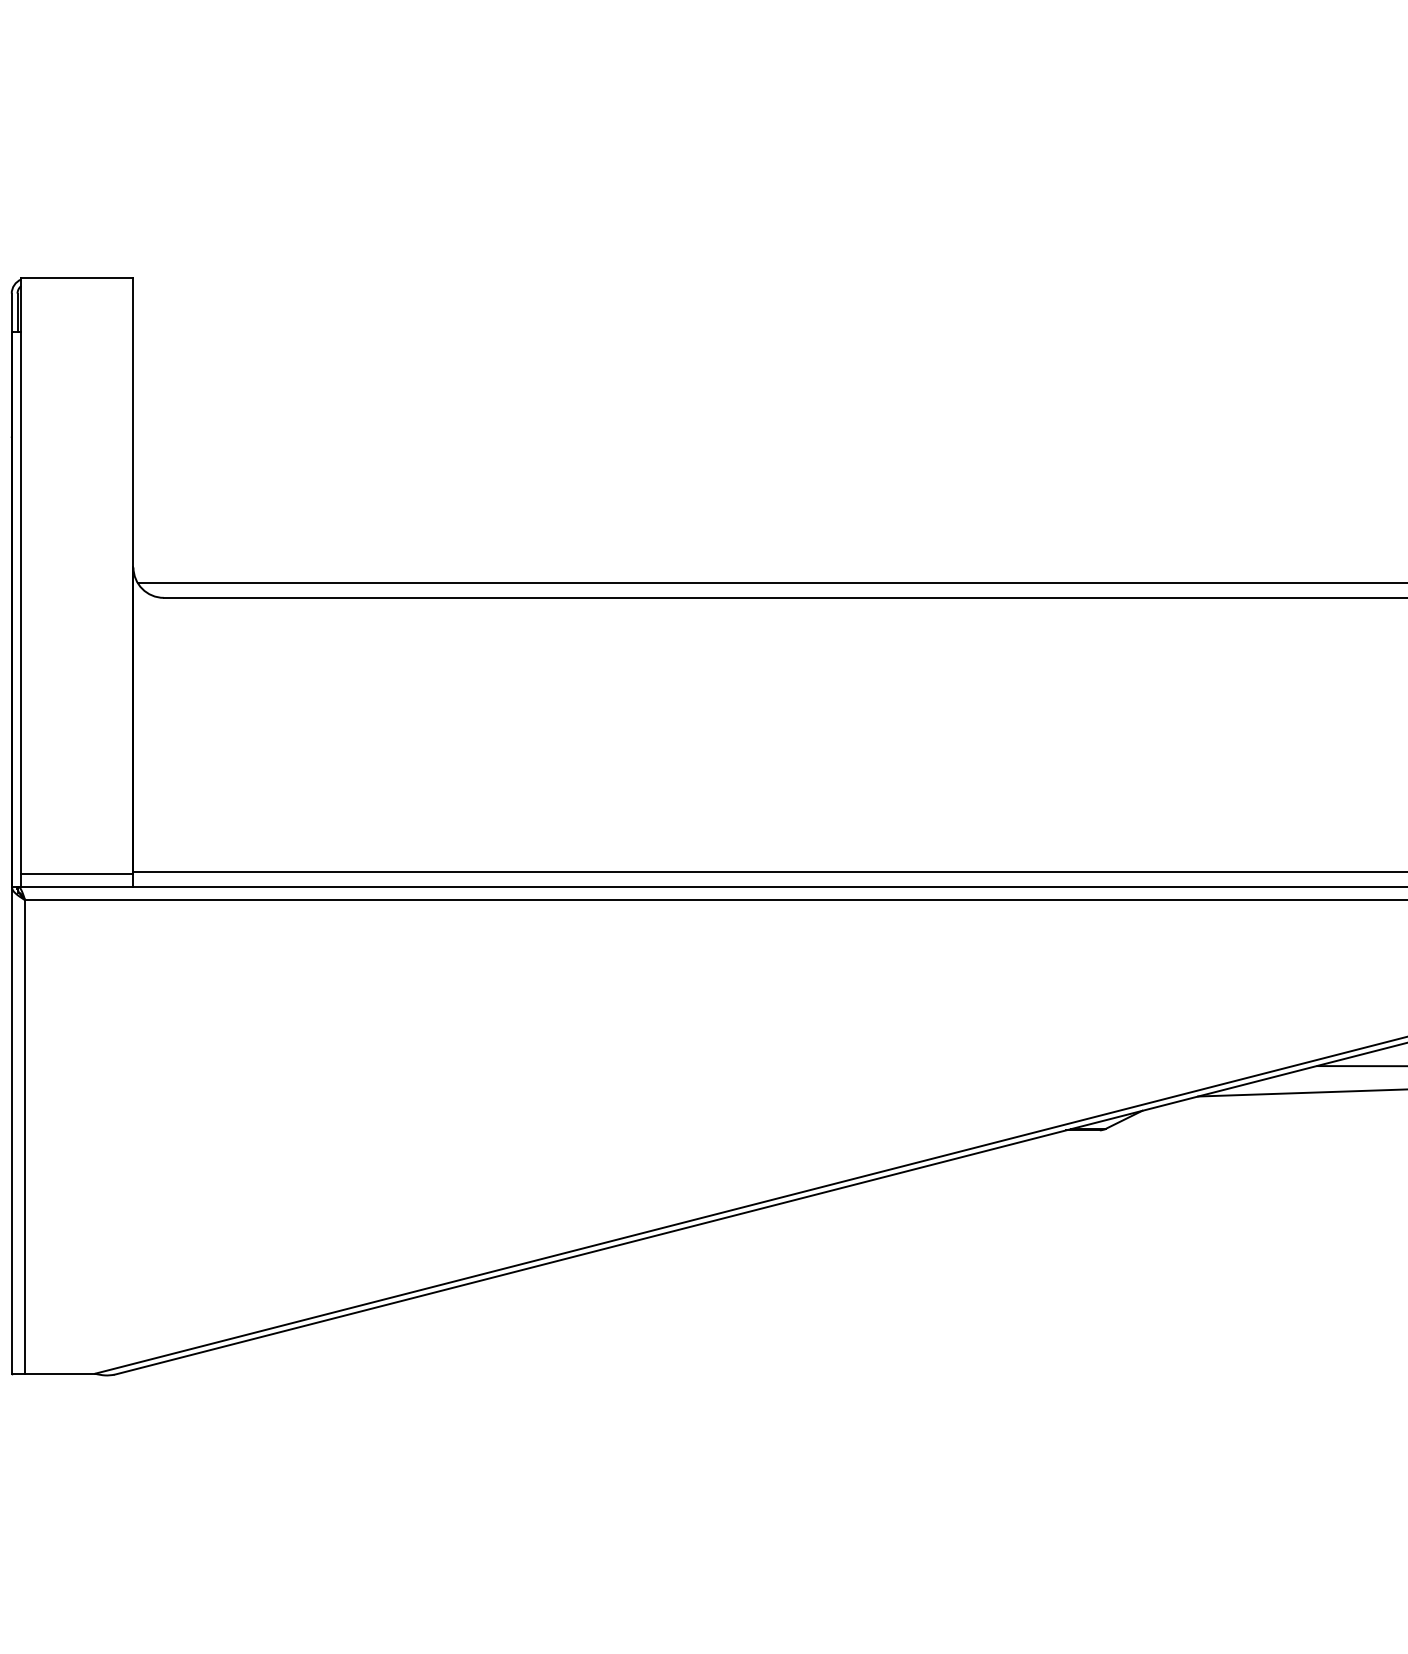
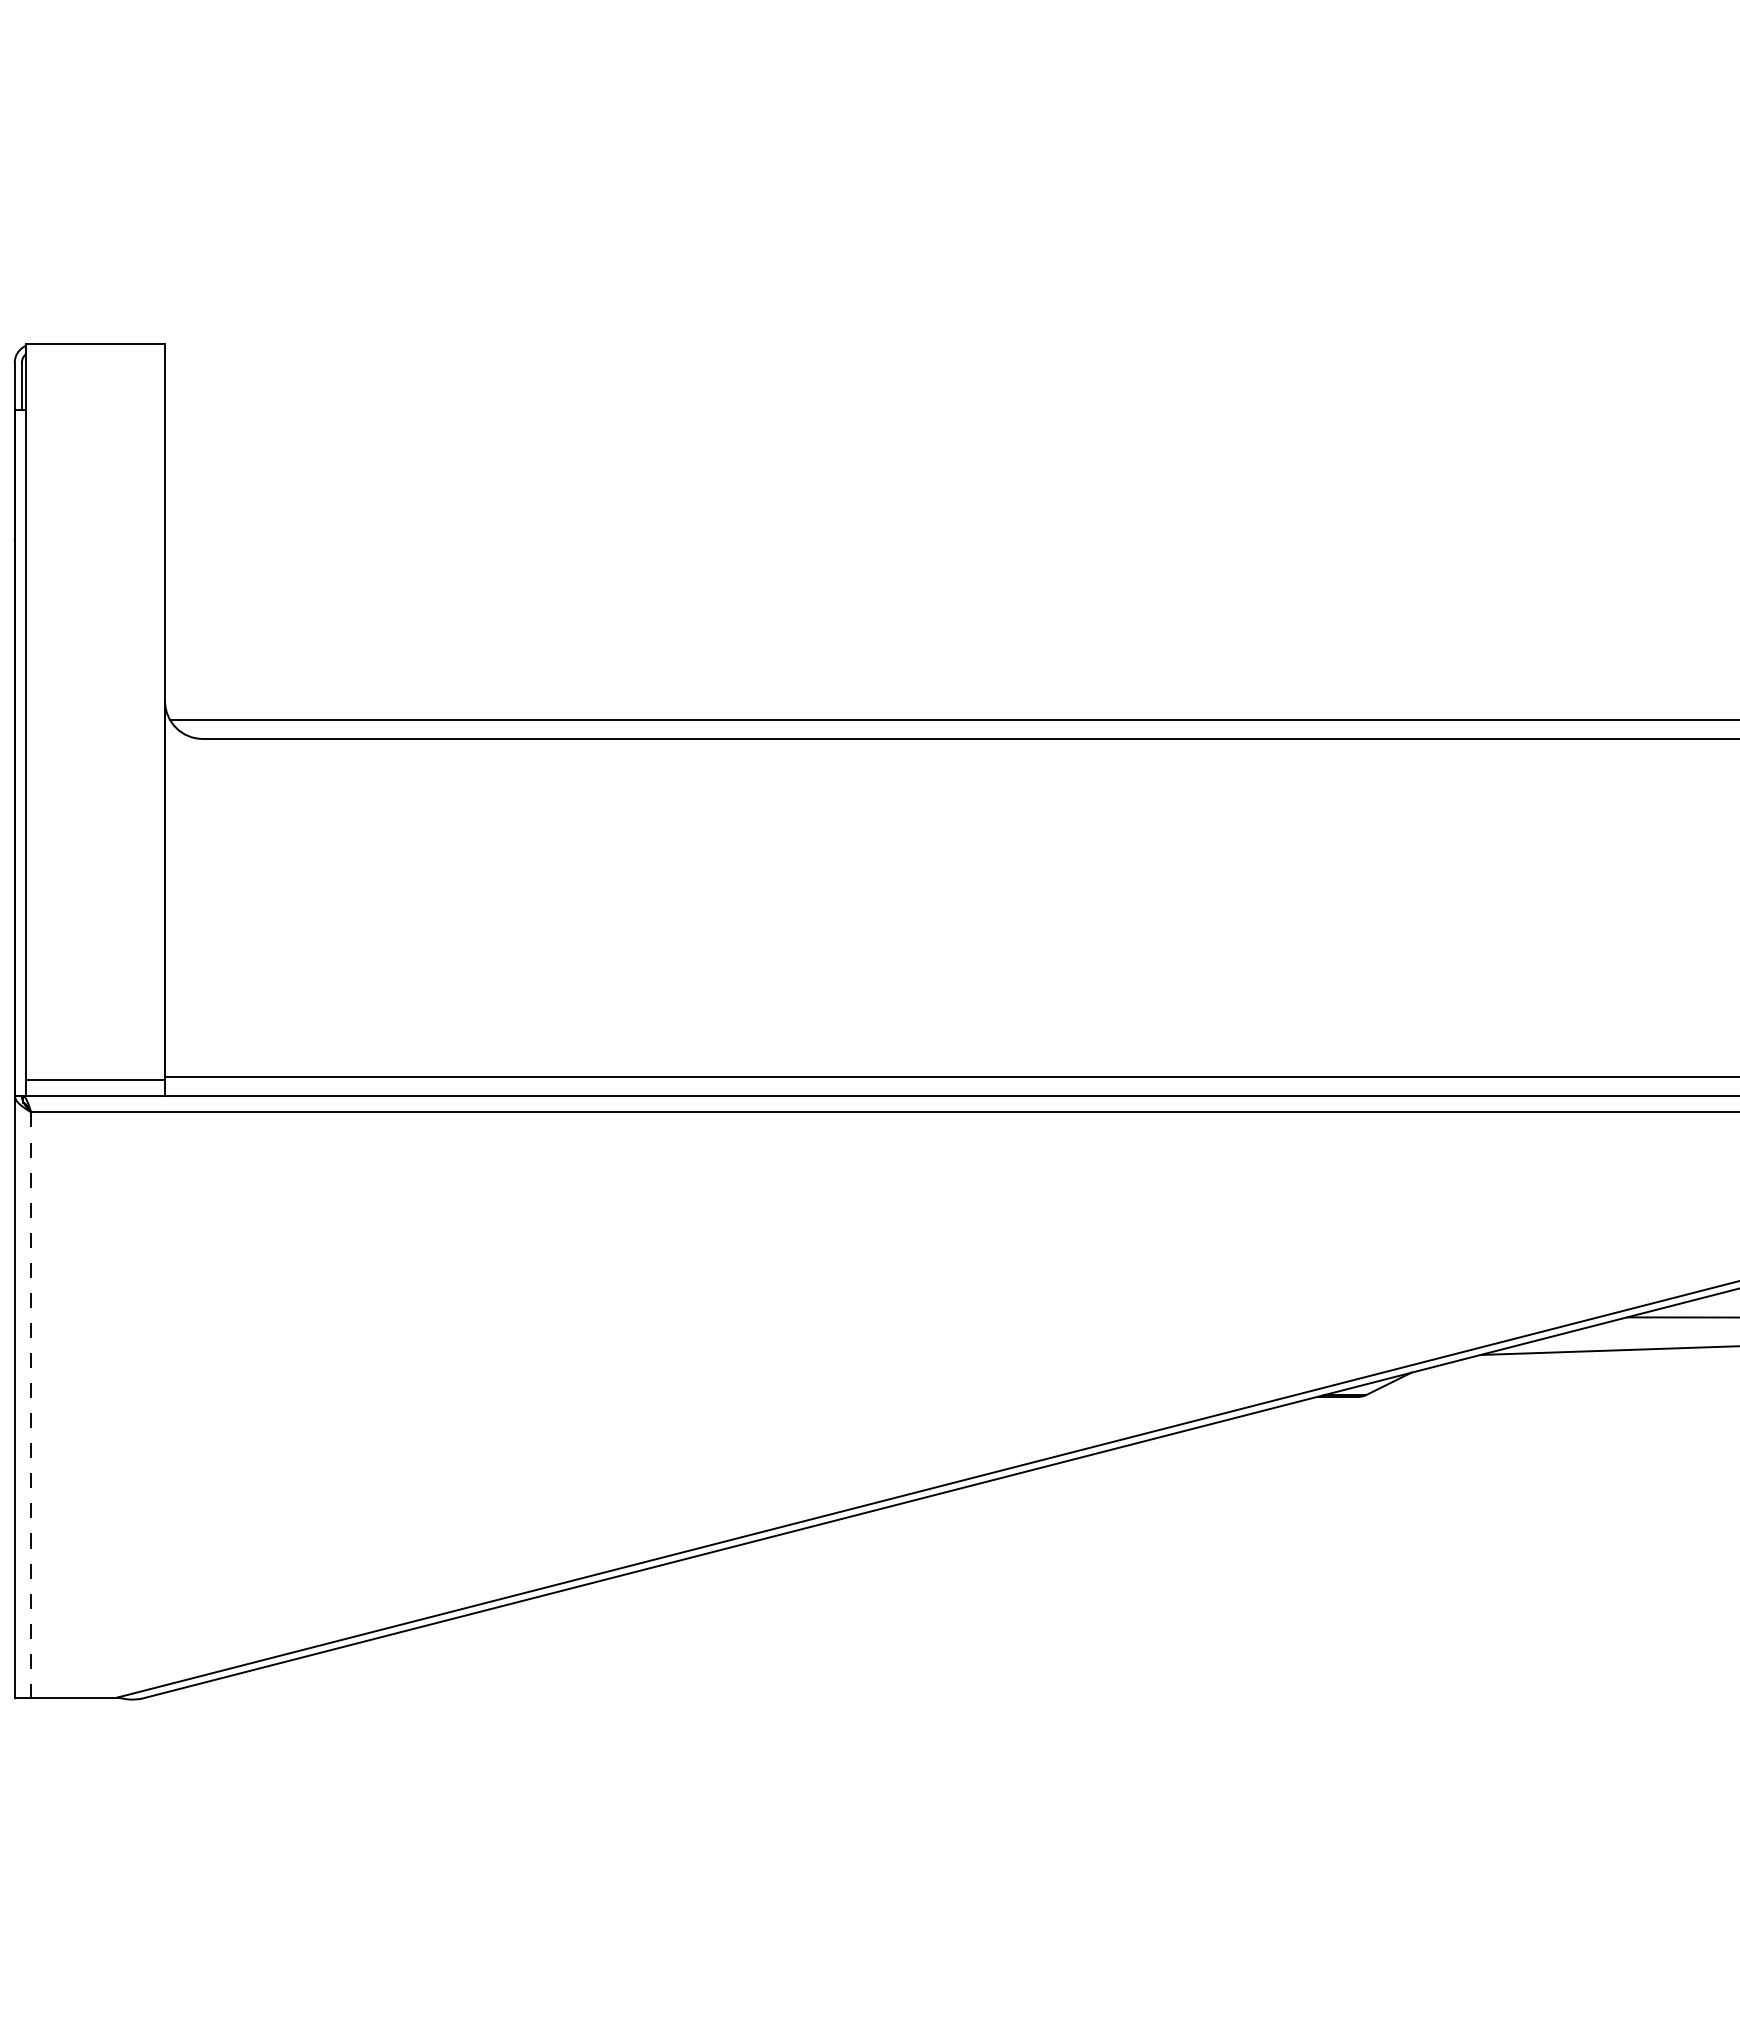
line: (25, 1136) -> (31, 1404), solid -> dashed

